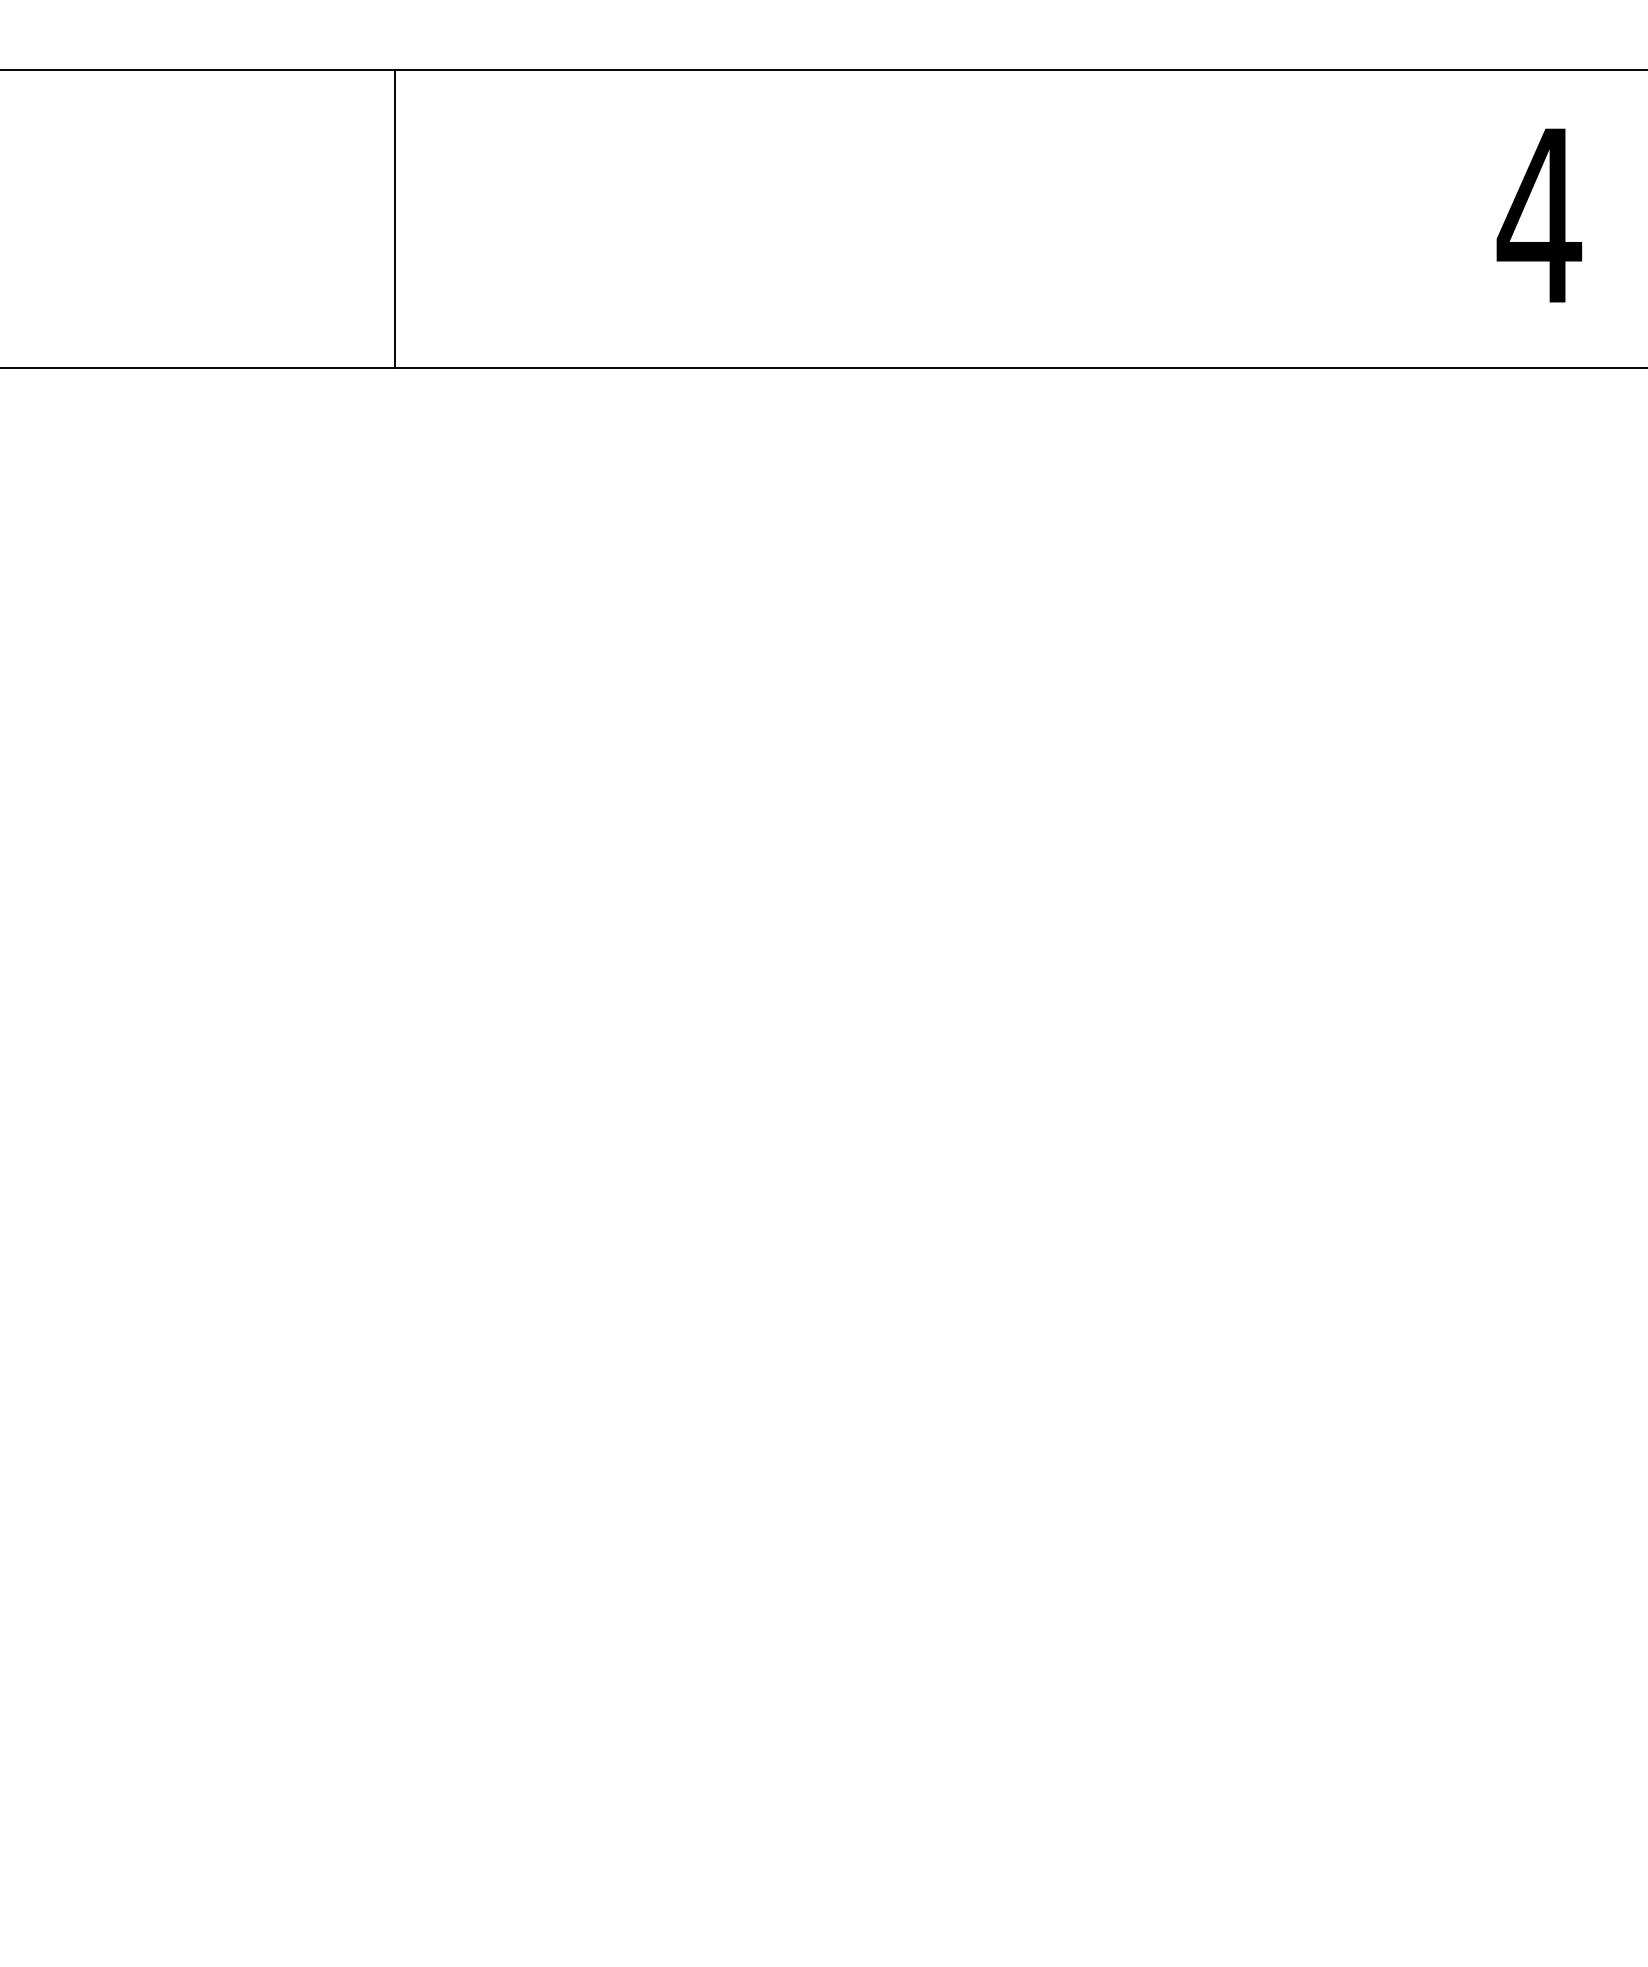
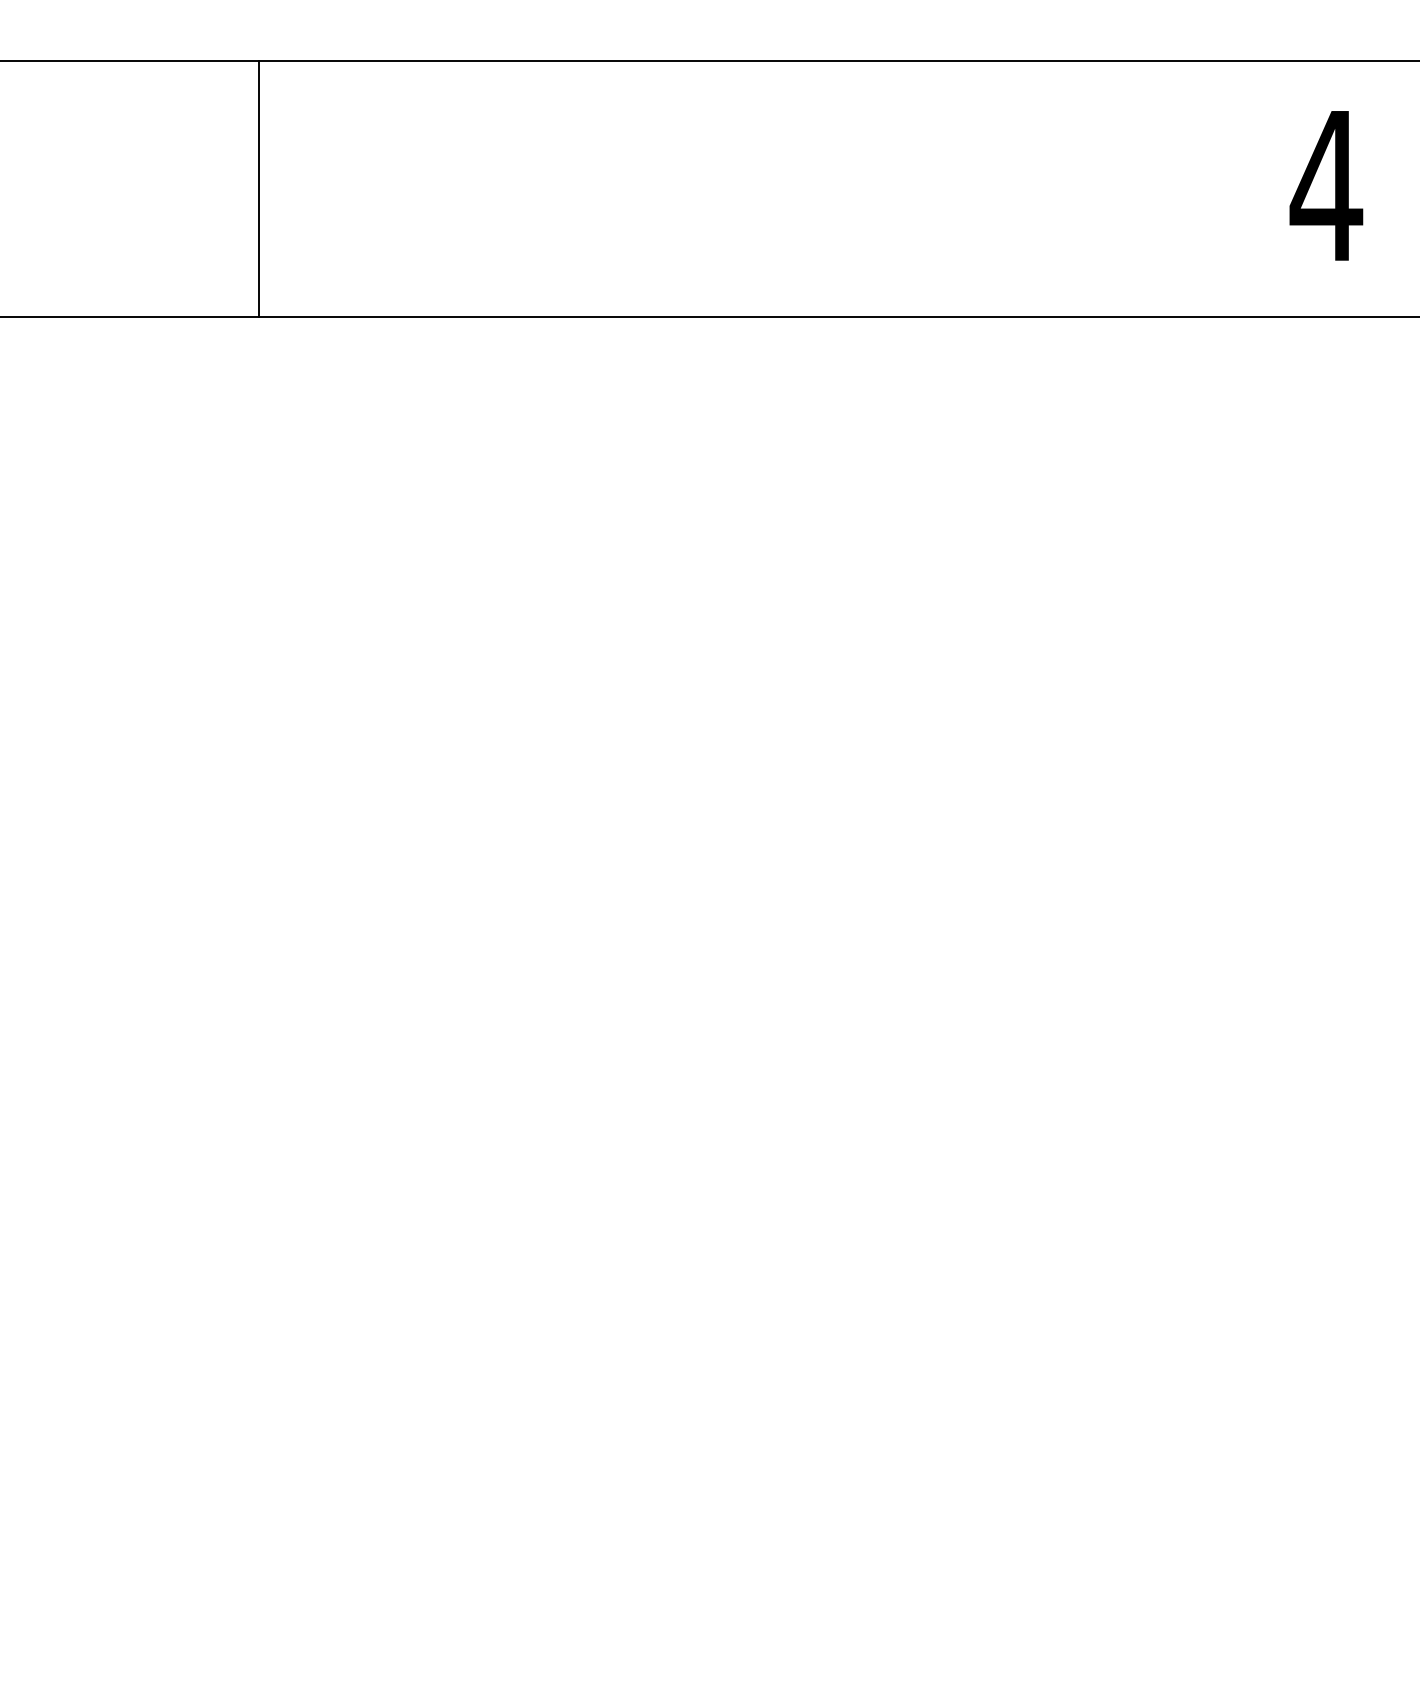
line: (394, 219) -> (258, 189), moved

